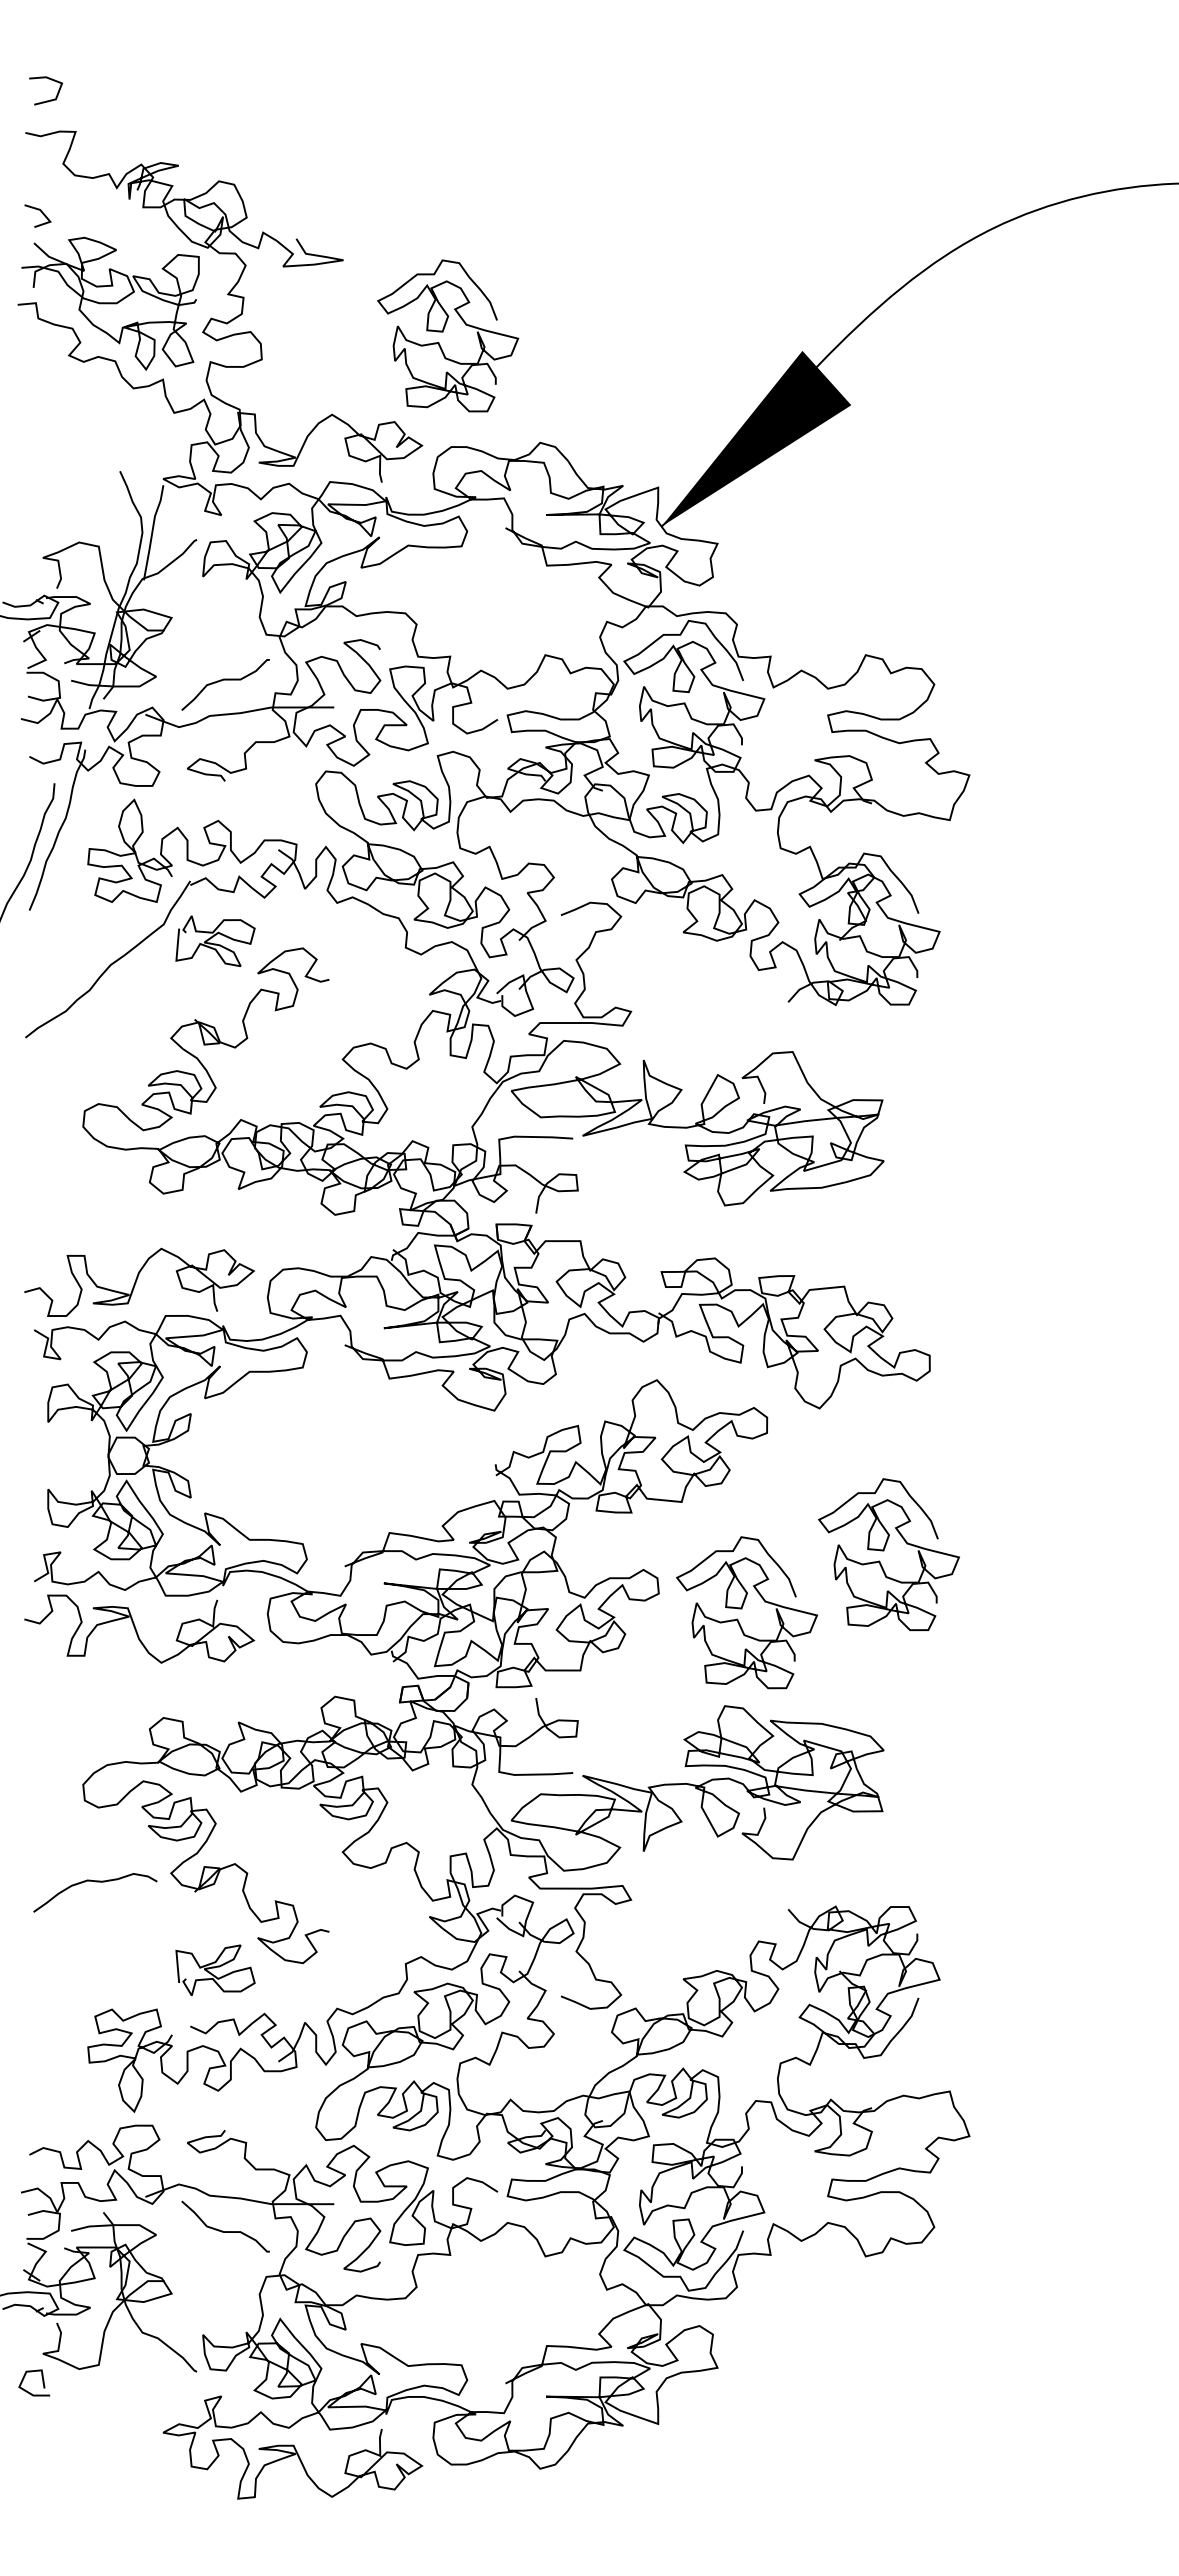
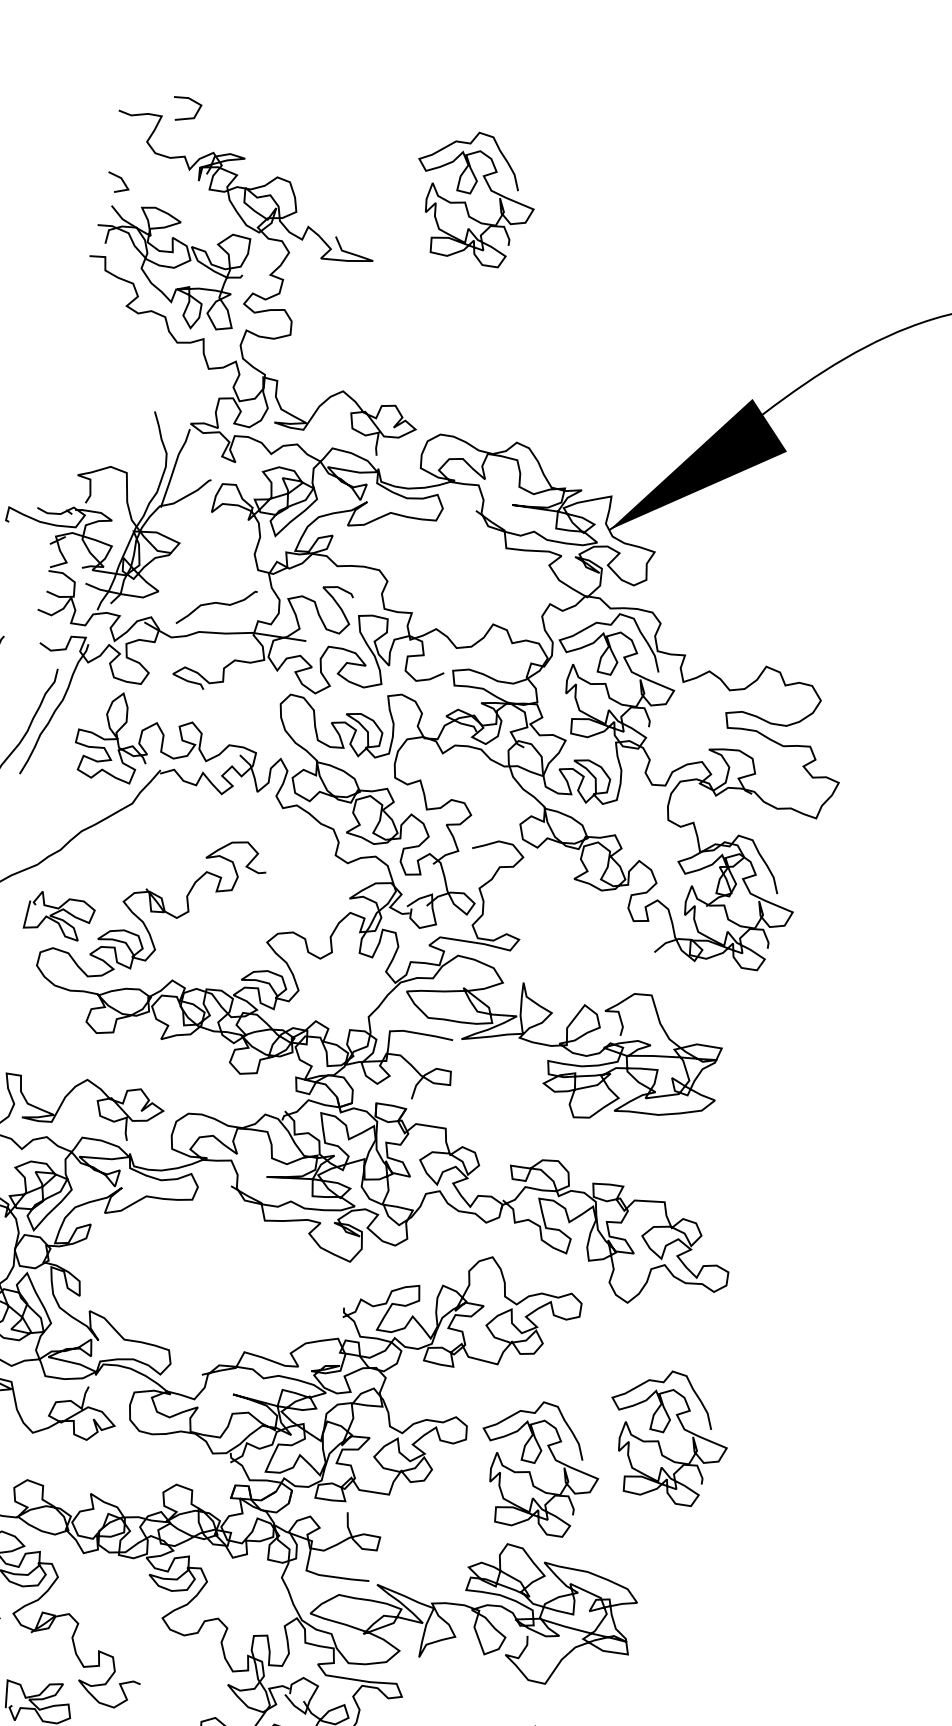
line: (46, 100) -> (185, 117), moved
curve: (443, 332) -> (470, 194), moved
curve: (215, 943) -> (59, 918), moved

